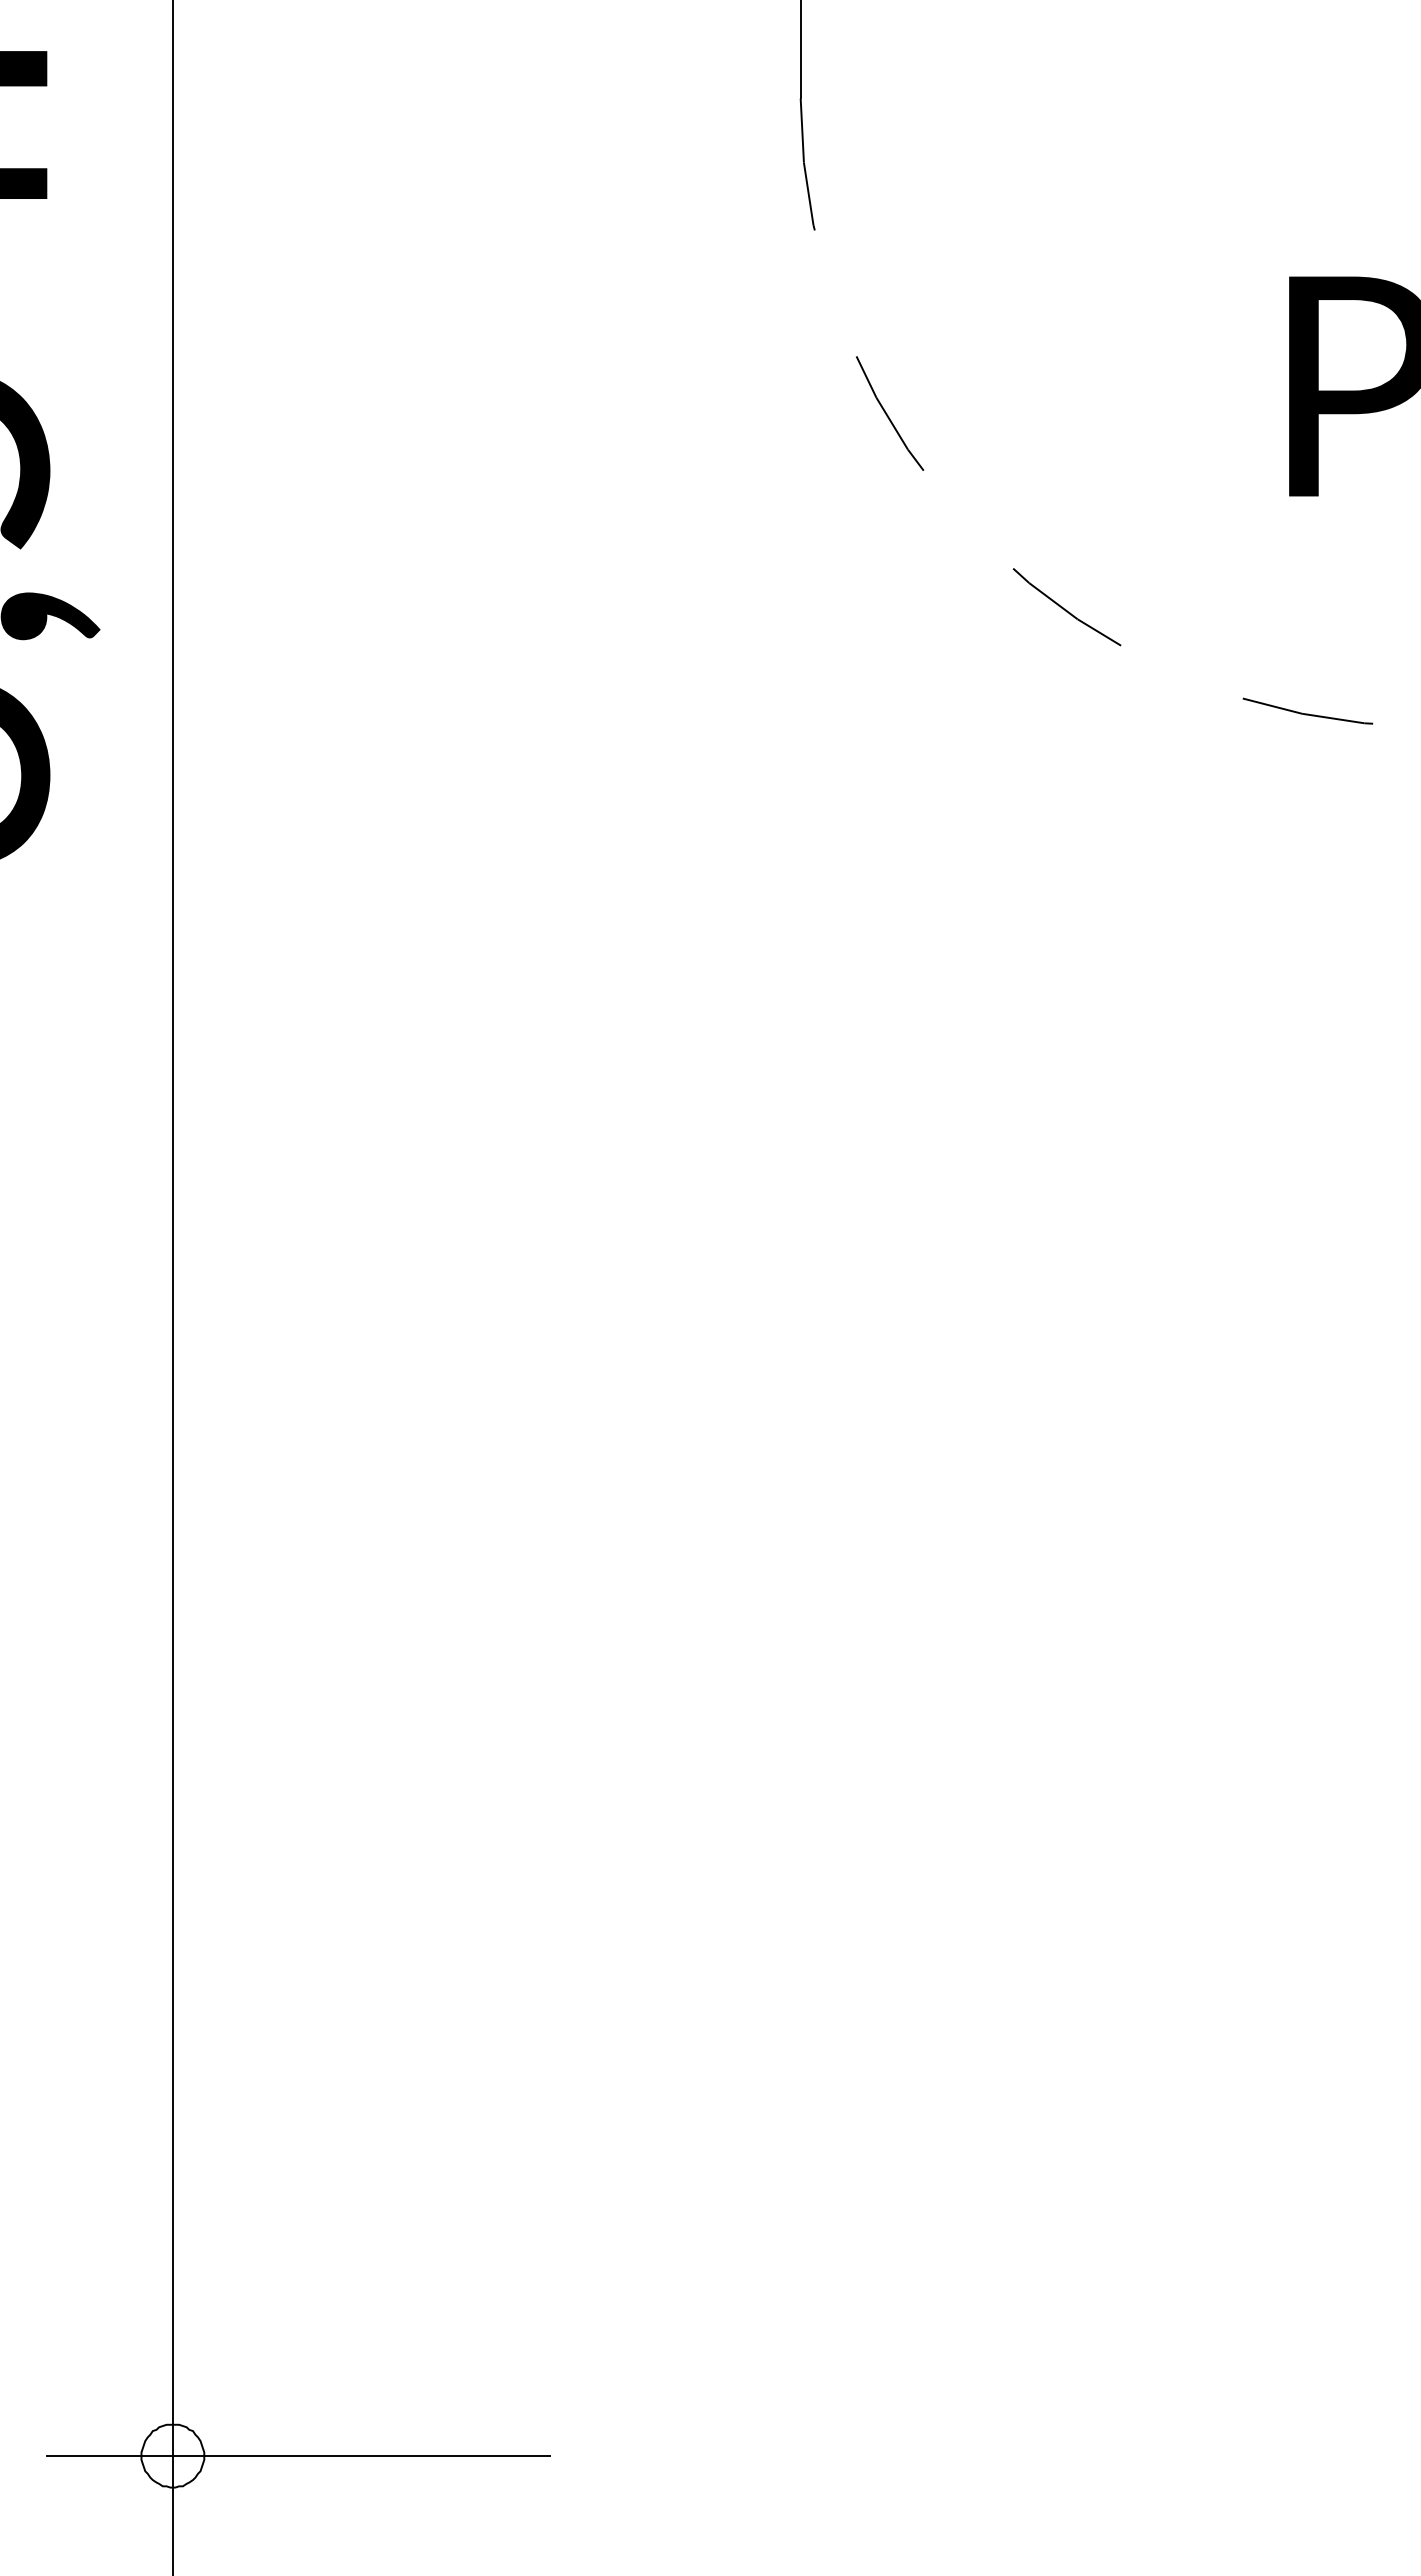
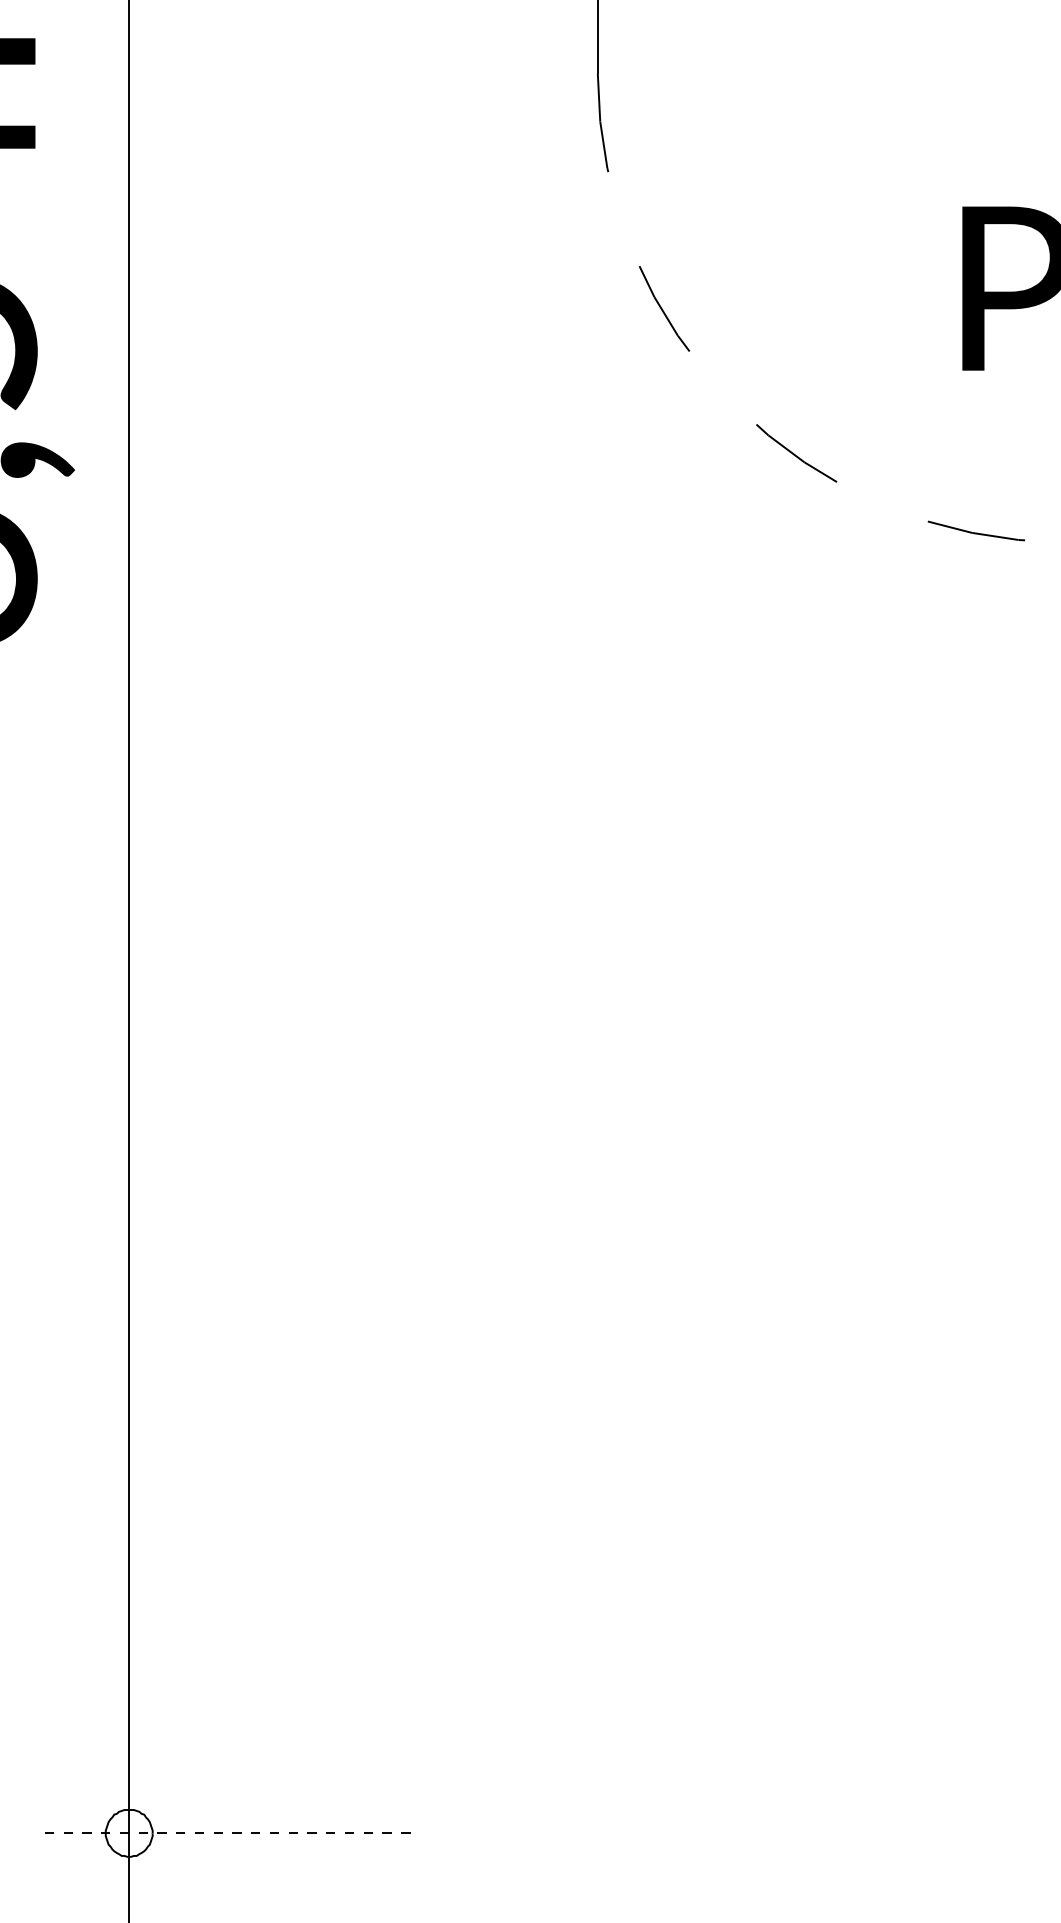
line: (298, 2456) -> (222, 1833), solid -> dashed

